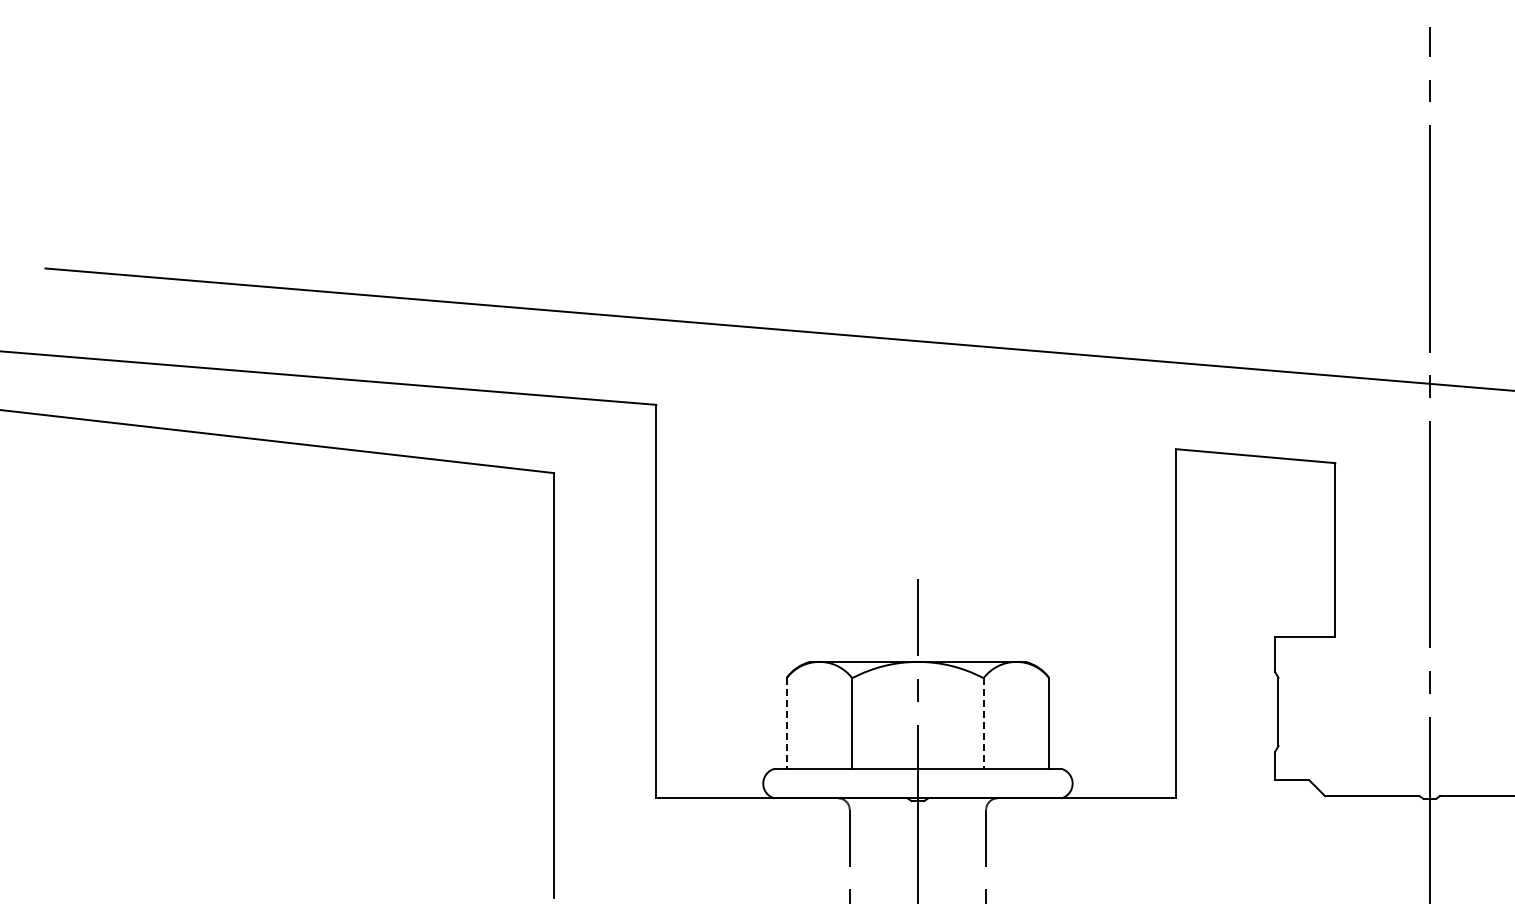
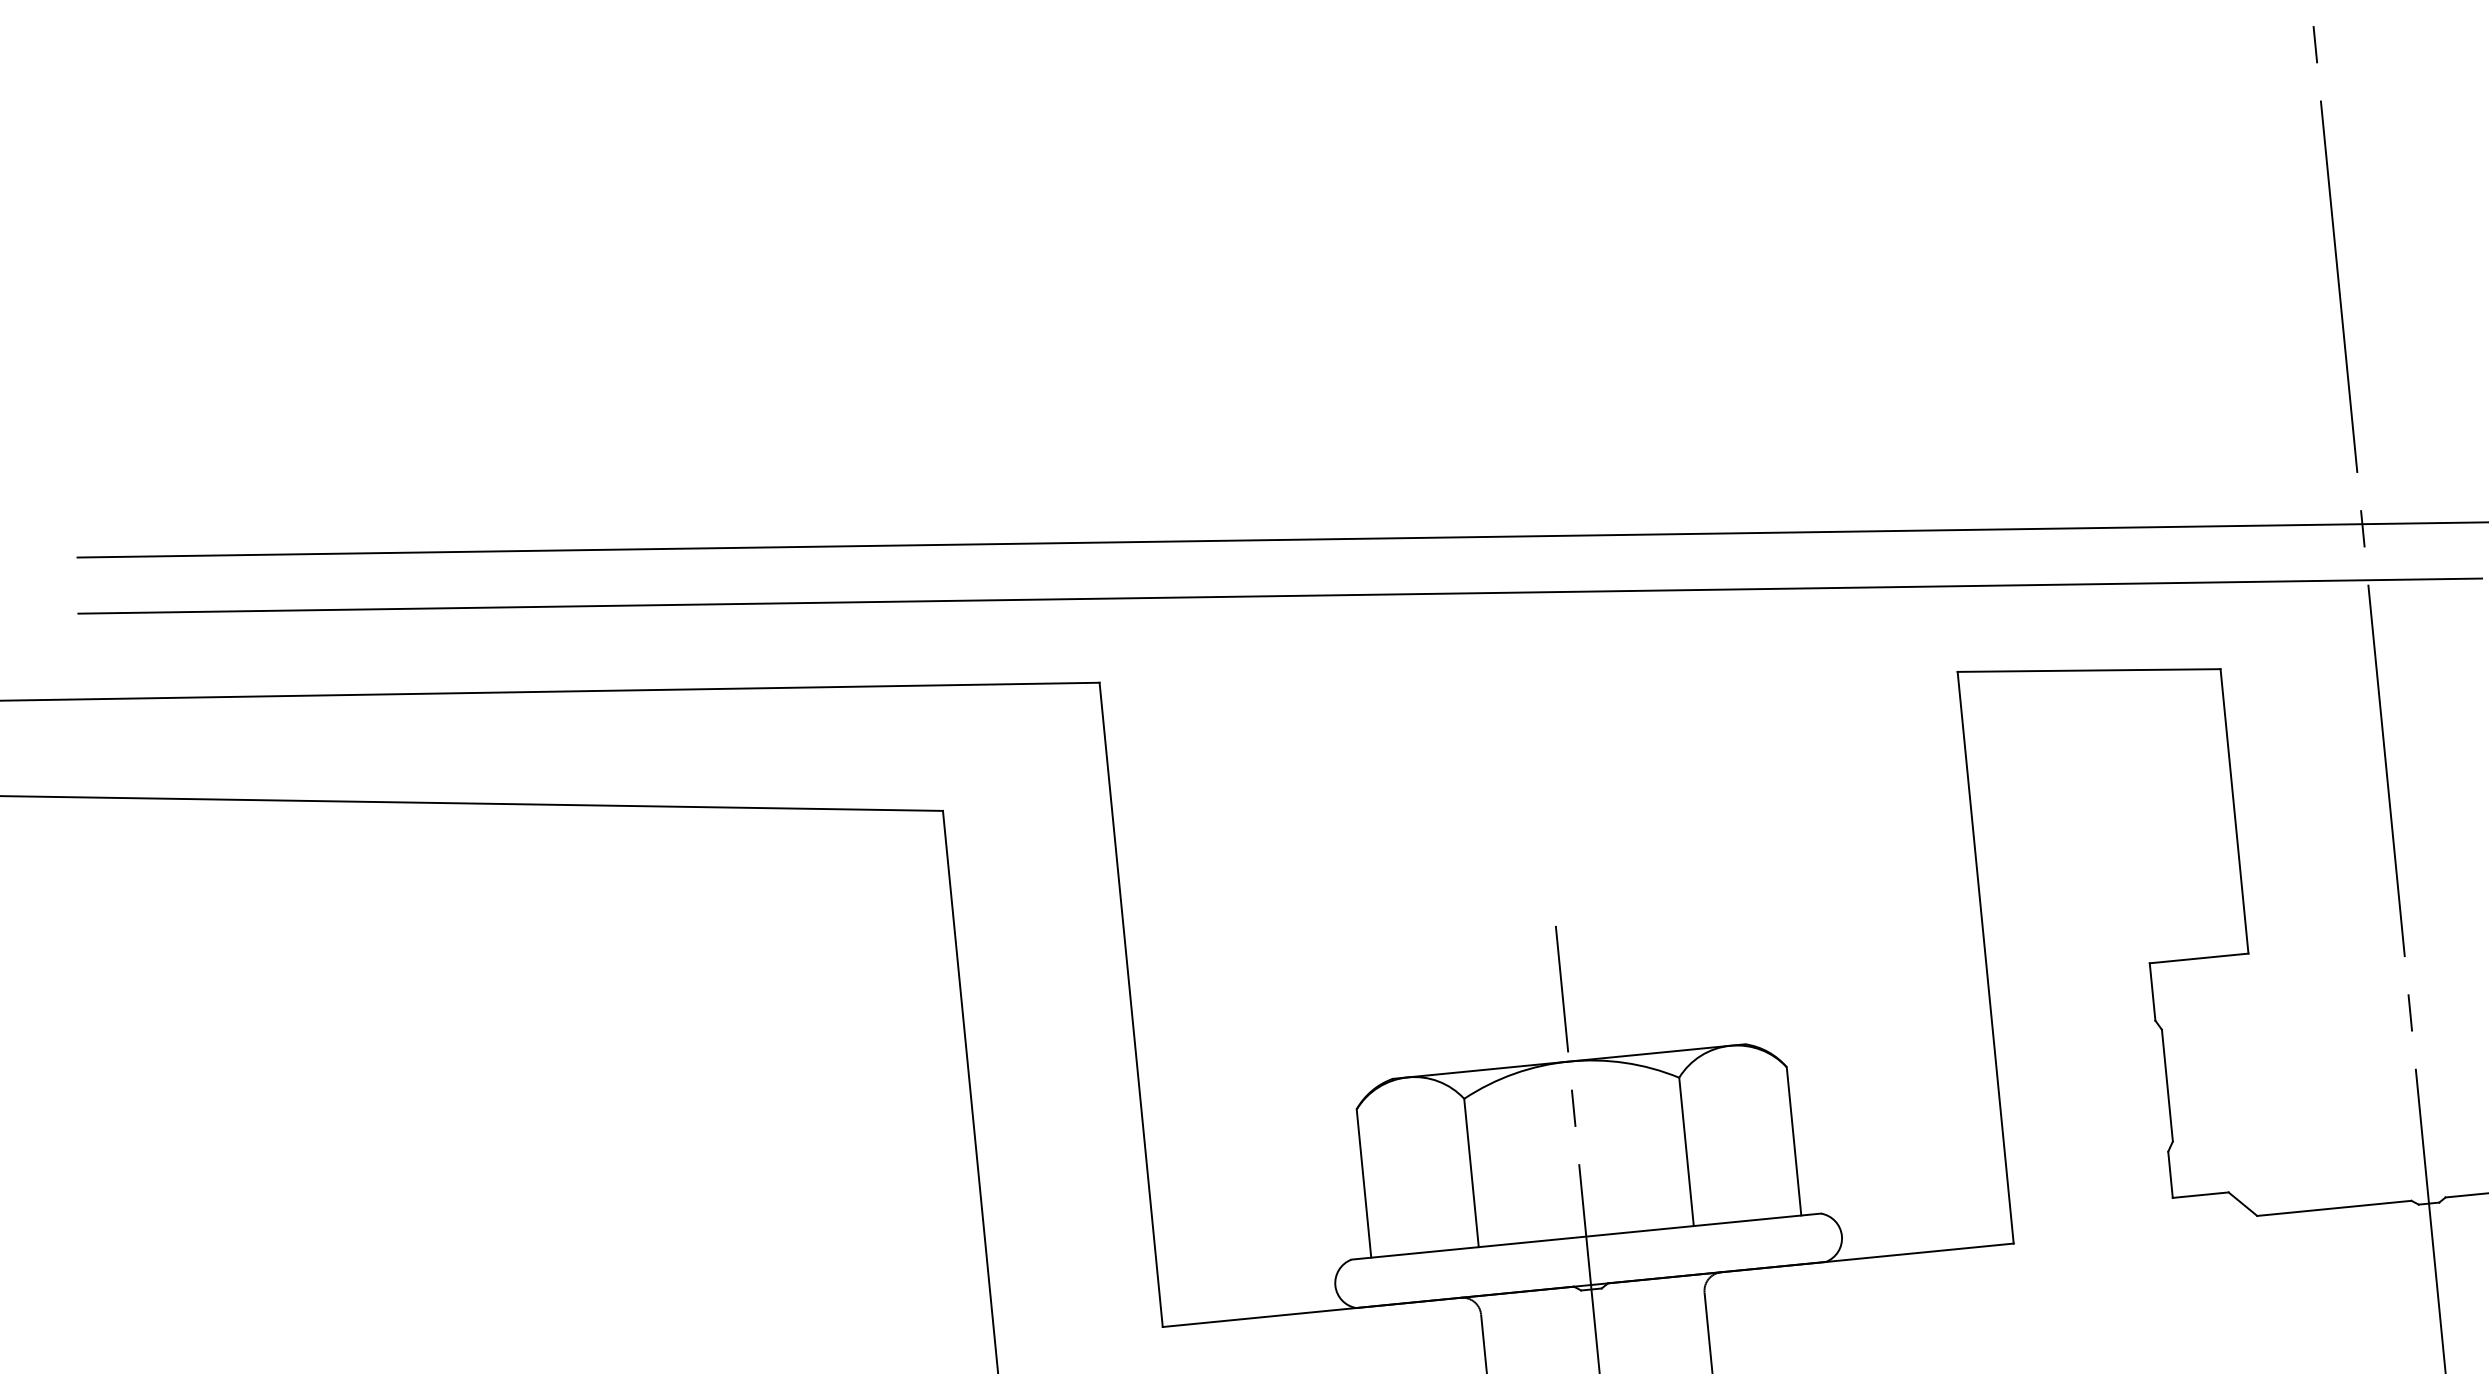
line: (770, 362) -> (1279, 595), added
line: (786, 724) -> (1363, 1185), dashed -> solid
line: (983, 724) -> (1686, 1153), dashed -> solid

